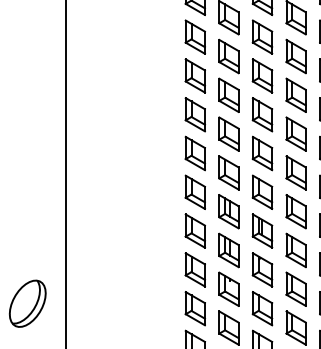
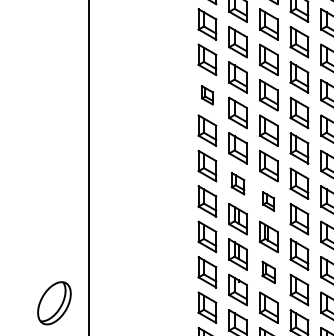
part: (195, 76) -> (207, 95), size x0.6
part: (228, 172) -> (237, 183), size x0.7
part: (262, 192) -> (268, 201), size x0.6
part: (262, 270) -> (268, 272), size x0.7

